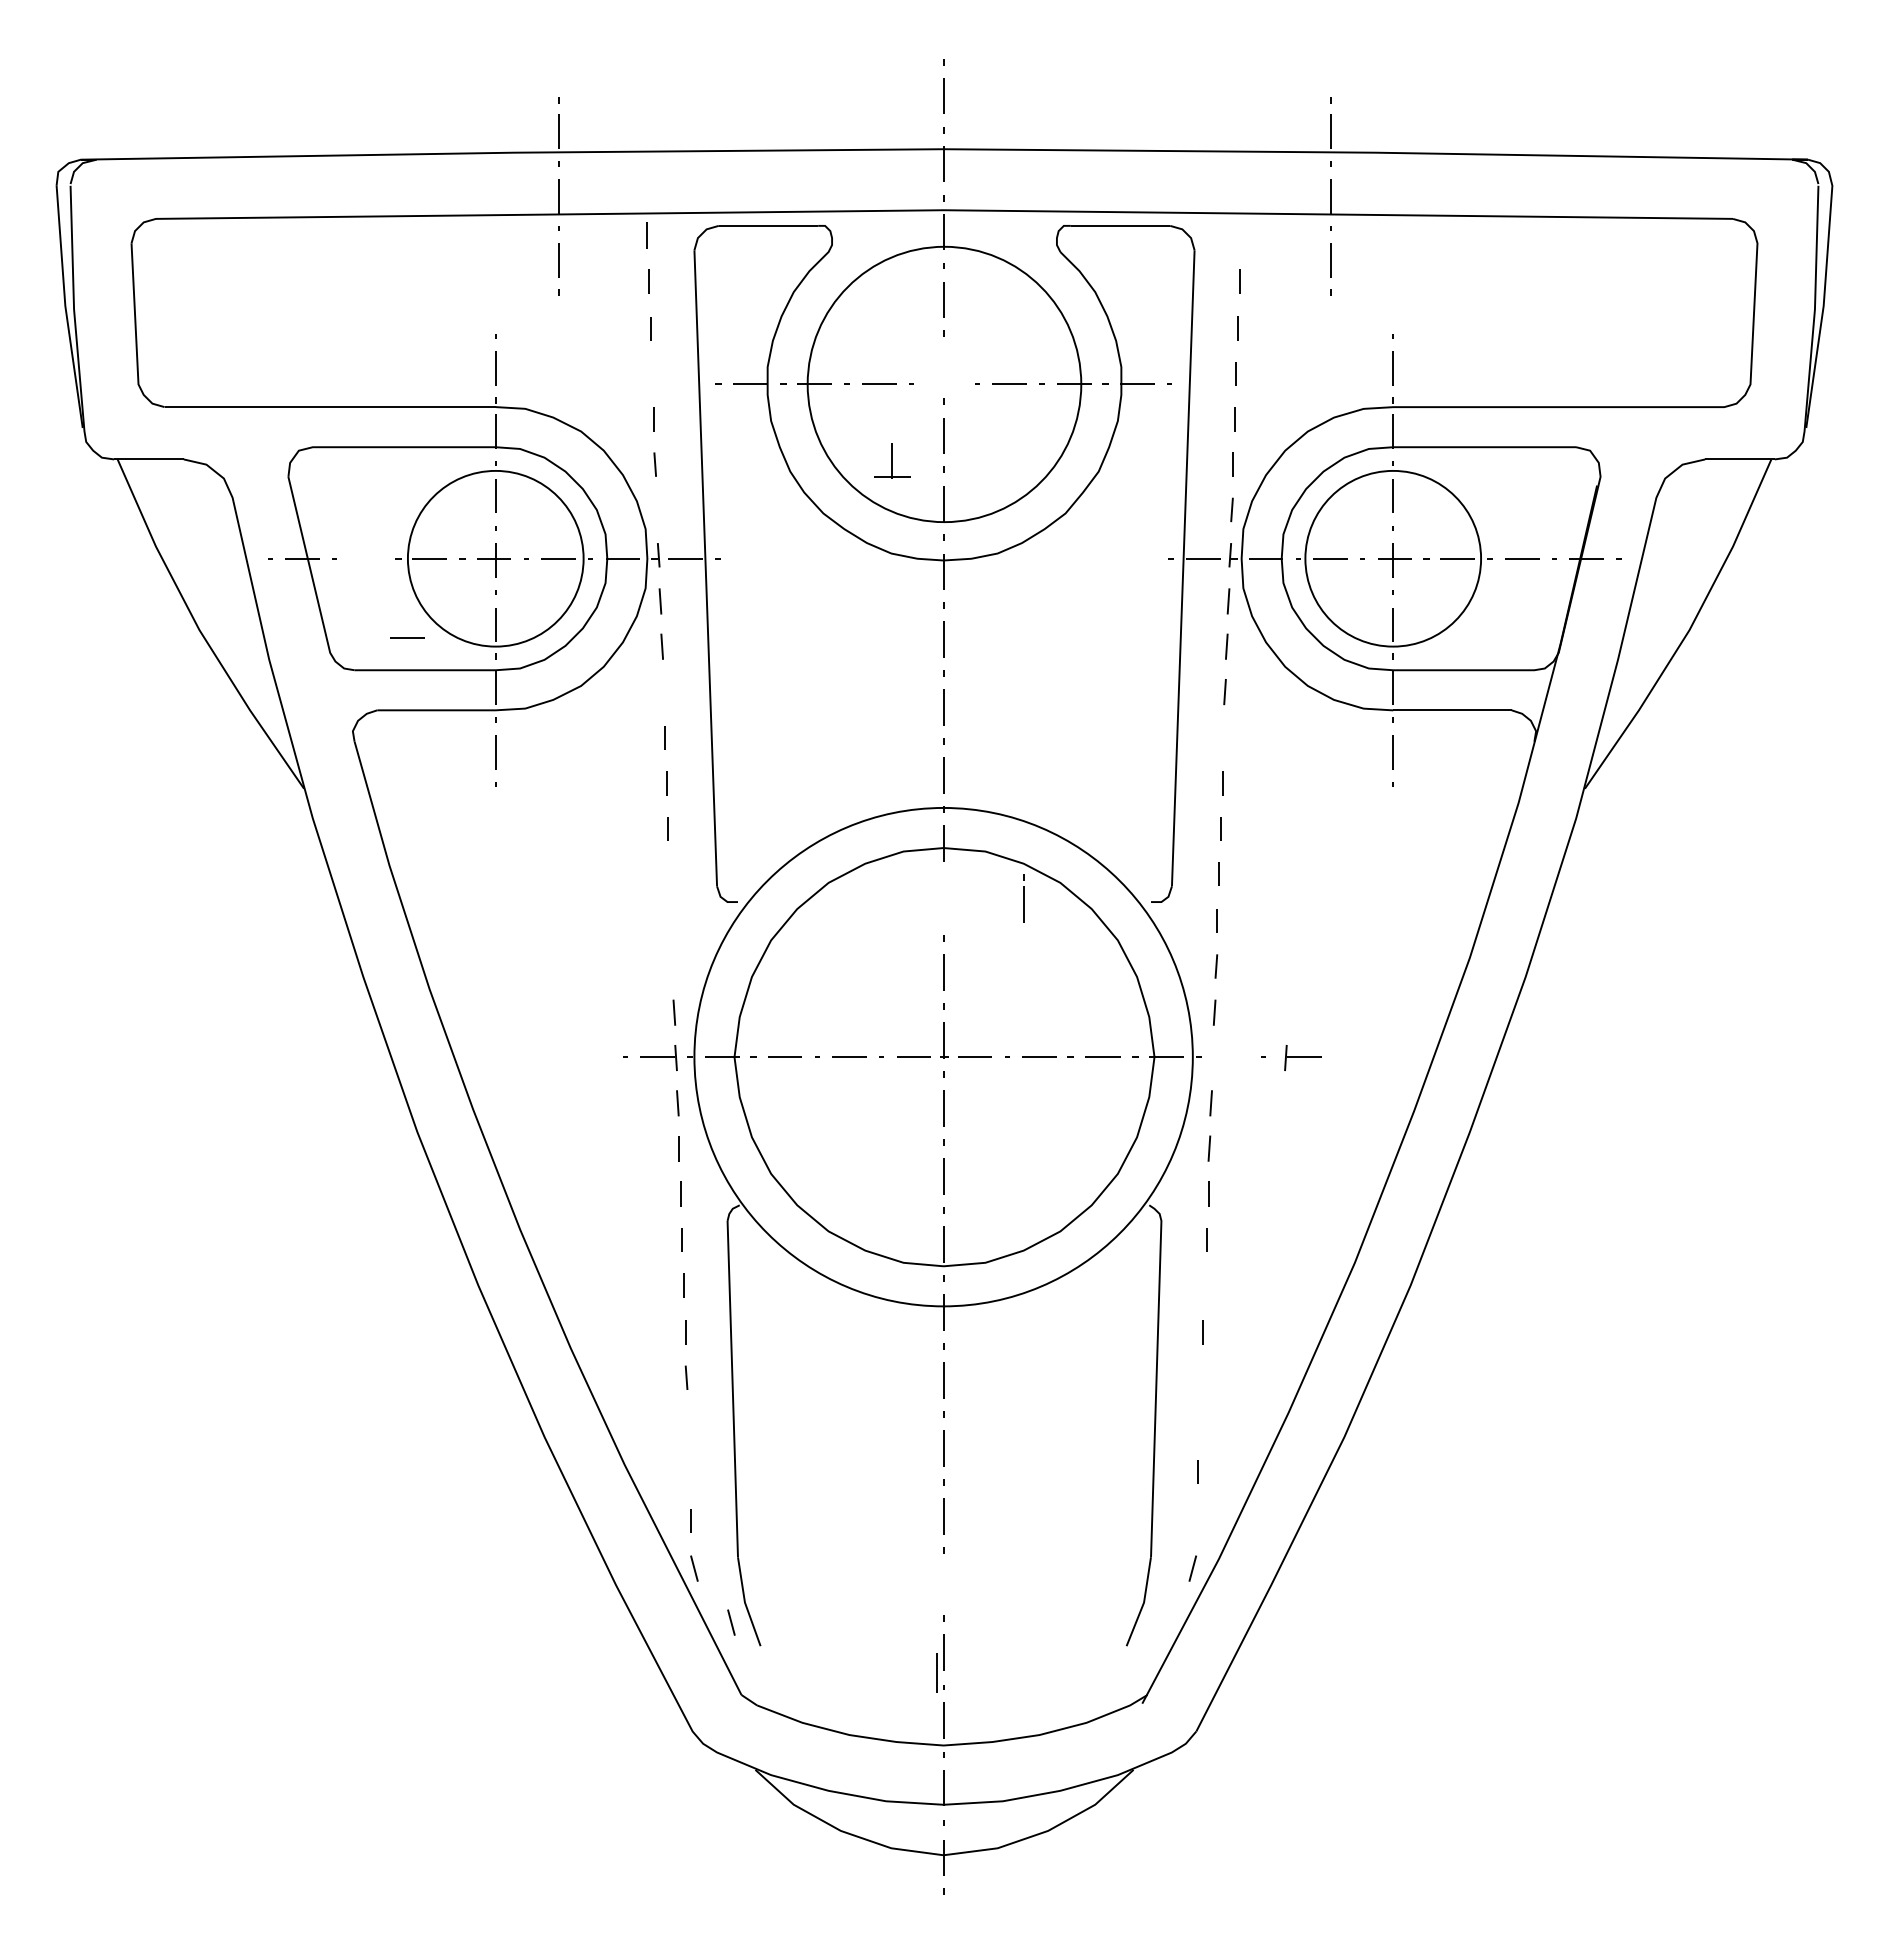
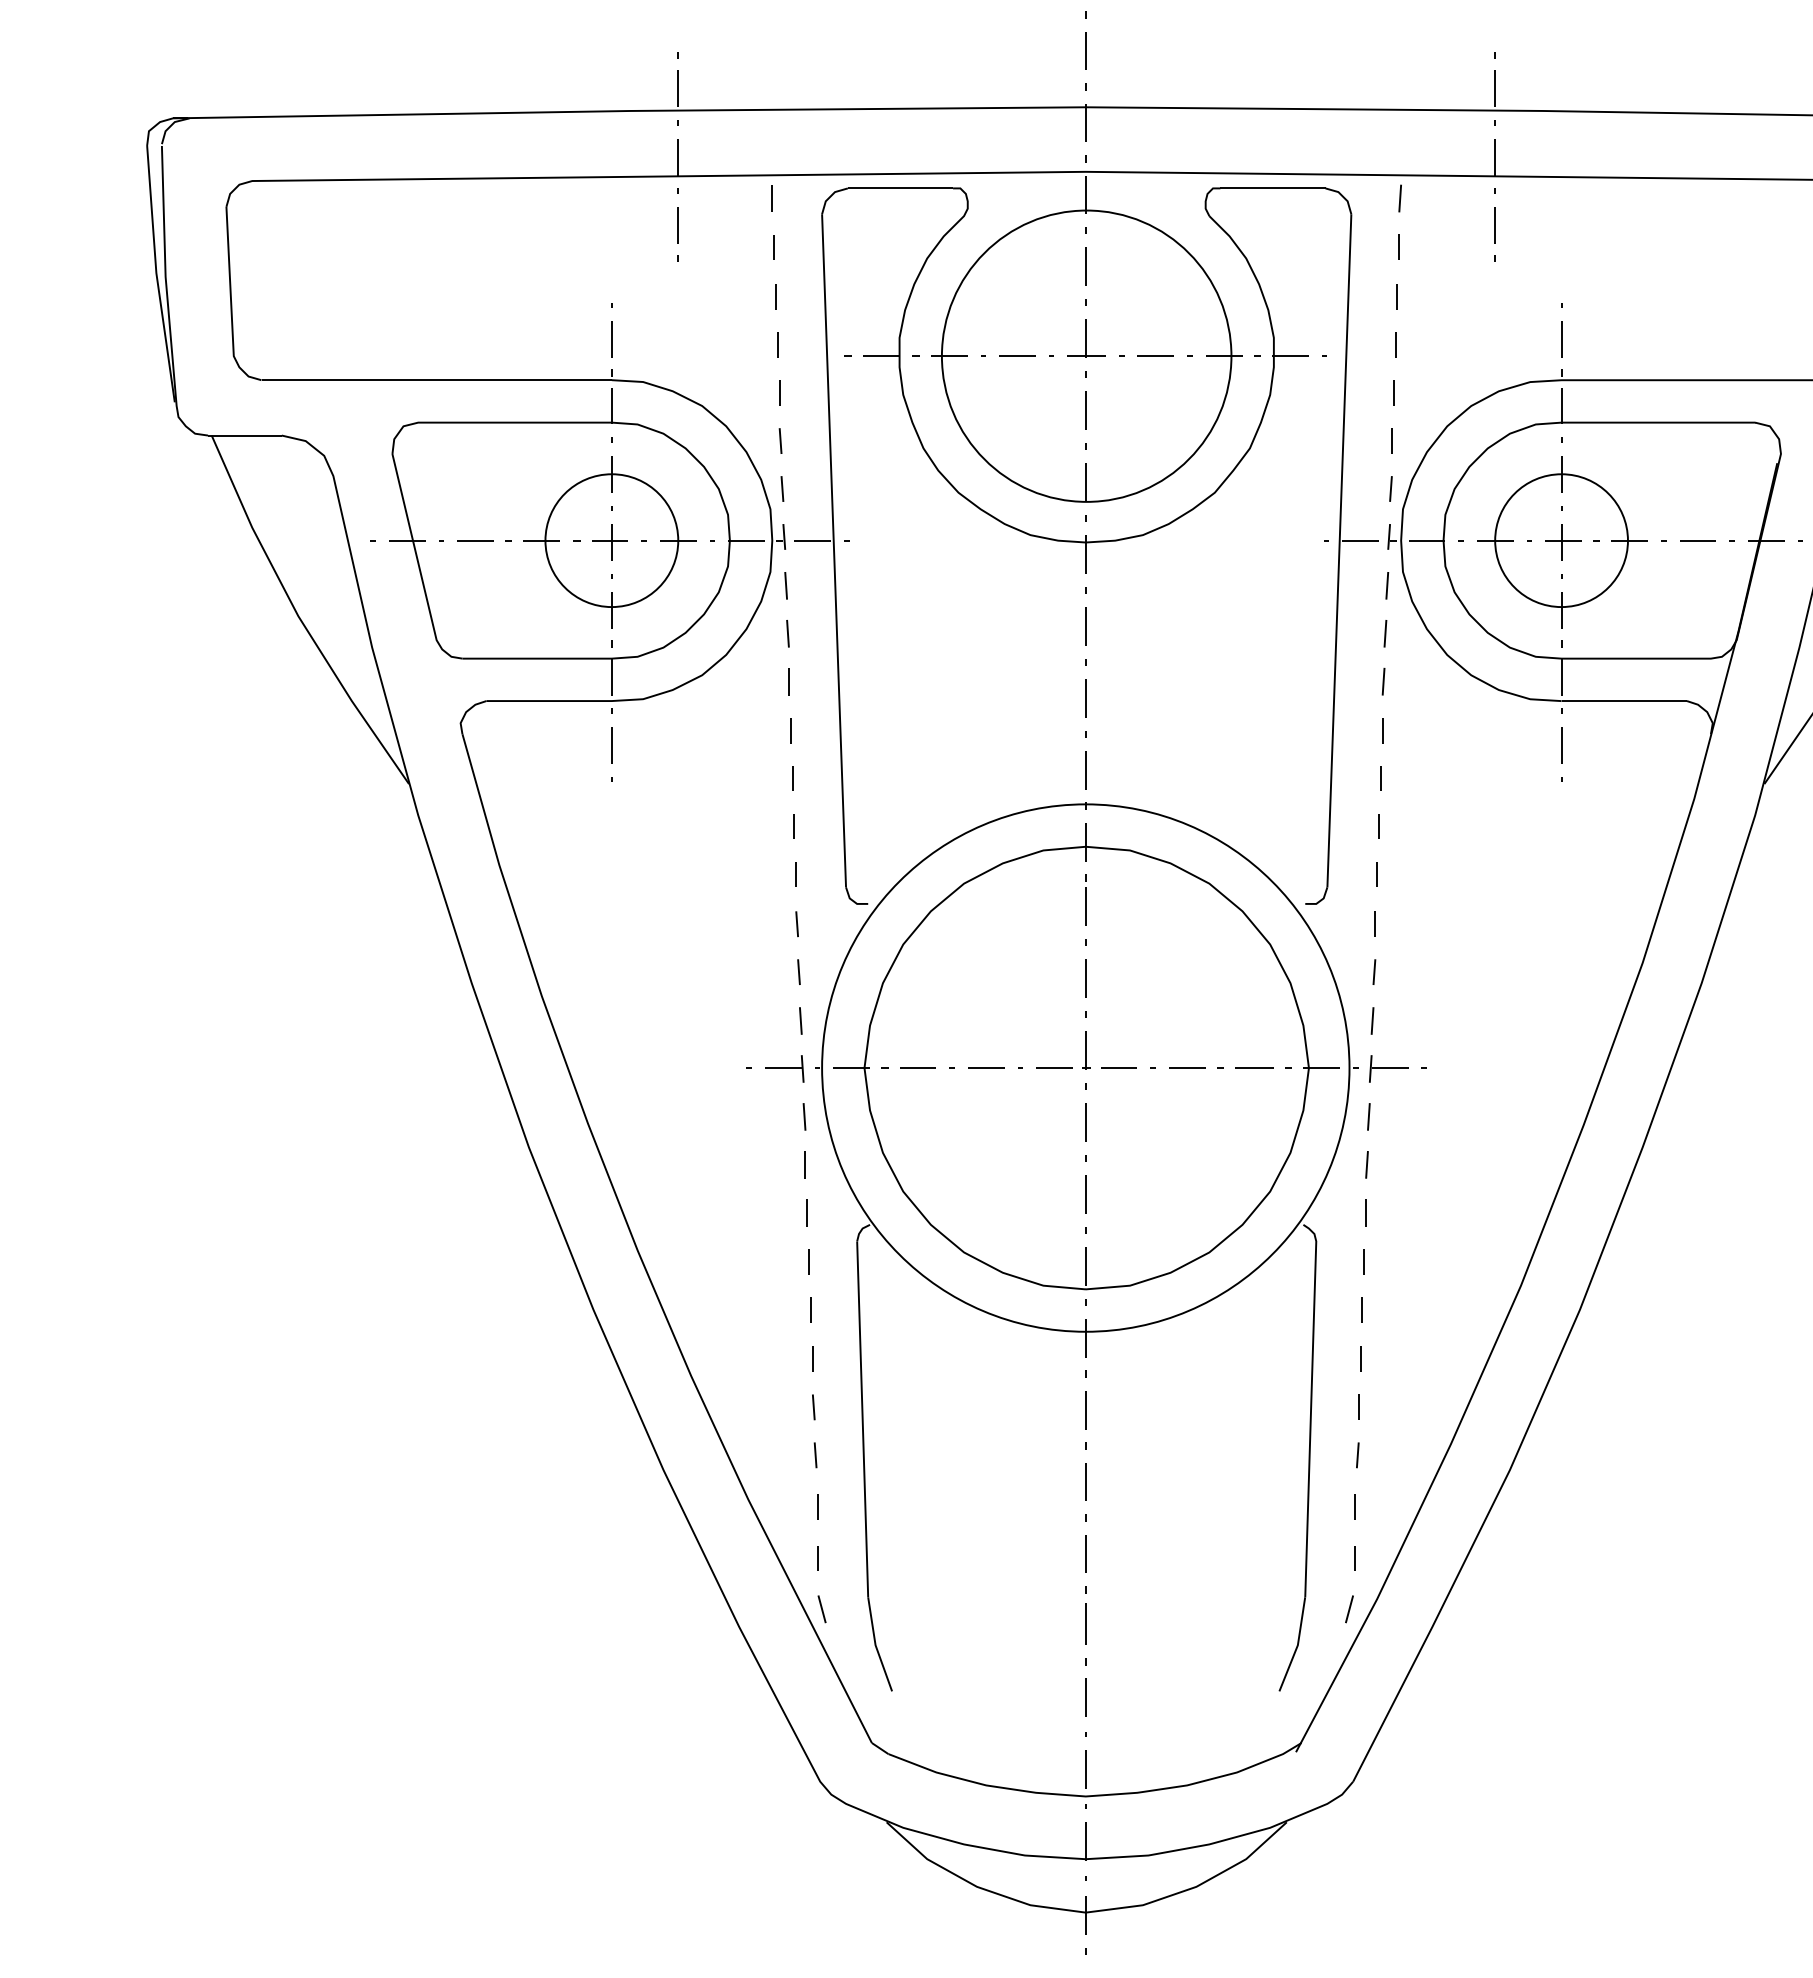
line: (1240, 235) -> (1399, 198), added
line: (652, 373) -> (777, 344), added
part: (892, 460) -> (1086, 338), moved
line: (656, 509) -> (781, 488), added
circle: (495, 558) -> (611, 540), size x0.71
circle: (1393, 558) -> (1561, 540), size x0.71
line: (407, 637) -> (475, 540), moved
line: (662, 691) -> (788, 681), added
line: (1223, 737) -> (1381, 729), added
line: (669, 873) -> (795, 873), added
line: (1023, 898) -> (1085, 900), moved
line: (670, 921) -> (796, 924), added
line: (672, 966) -> (798, 972), added
part: (1302, 1057) -> (1388, 1068), moved
line: (1204, 1285) -> (1361, 1309), added
line: (1201, 1377) -> (1358, 1407), added
line: (687, 1423) -> (814, 1455), added
line: (1200, 1423) -> (1357, 1455), added
line: (690, 1471) -> (817, 1506), added
line: (1197, 1520) -> (1354, 1558), added
line: (731, 1622) -> (861, 1666), removed
line: (936, 1672) -> (1085, 1623), moved

